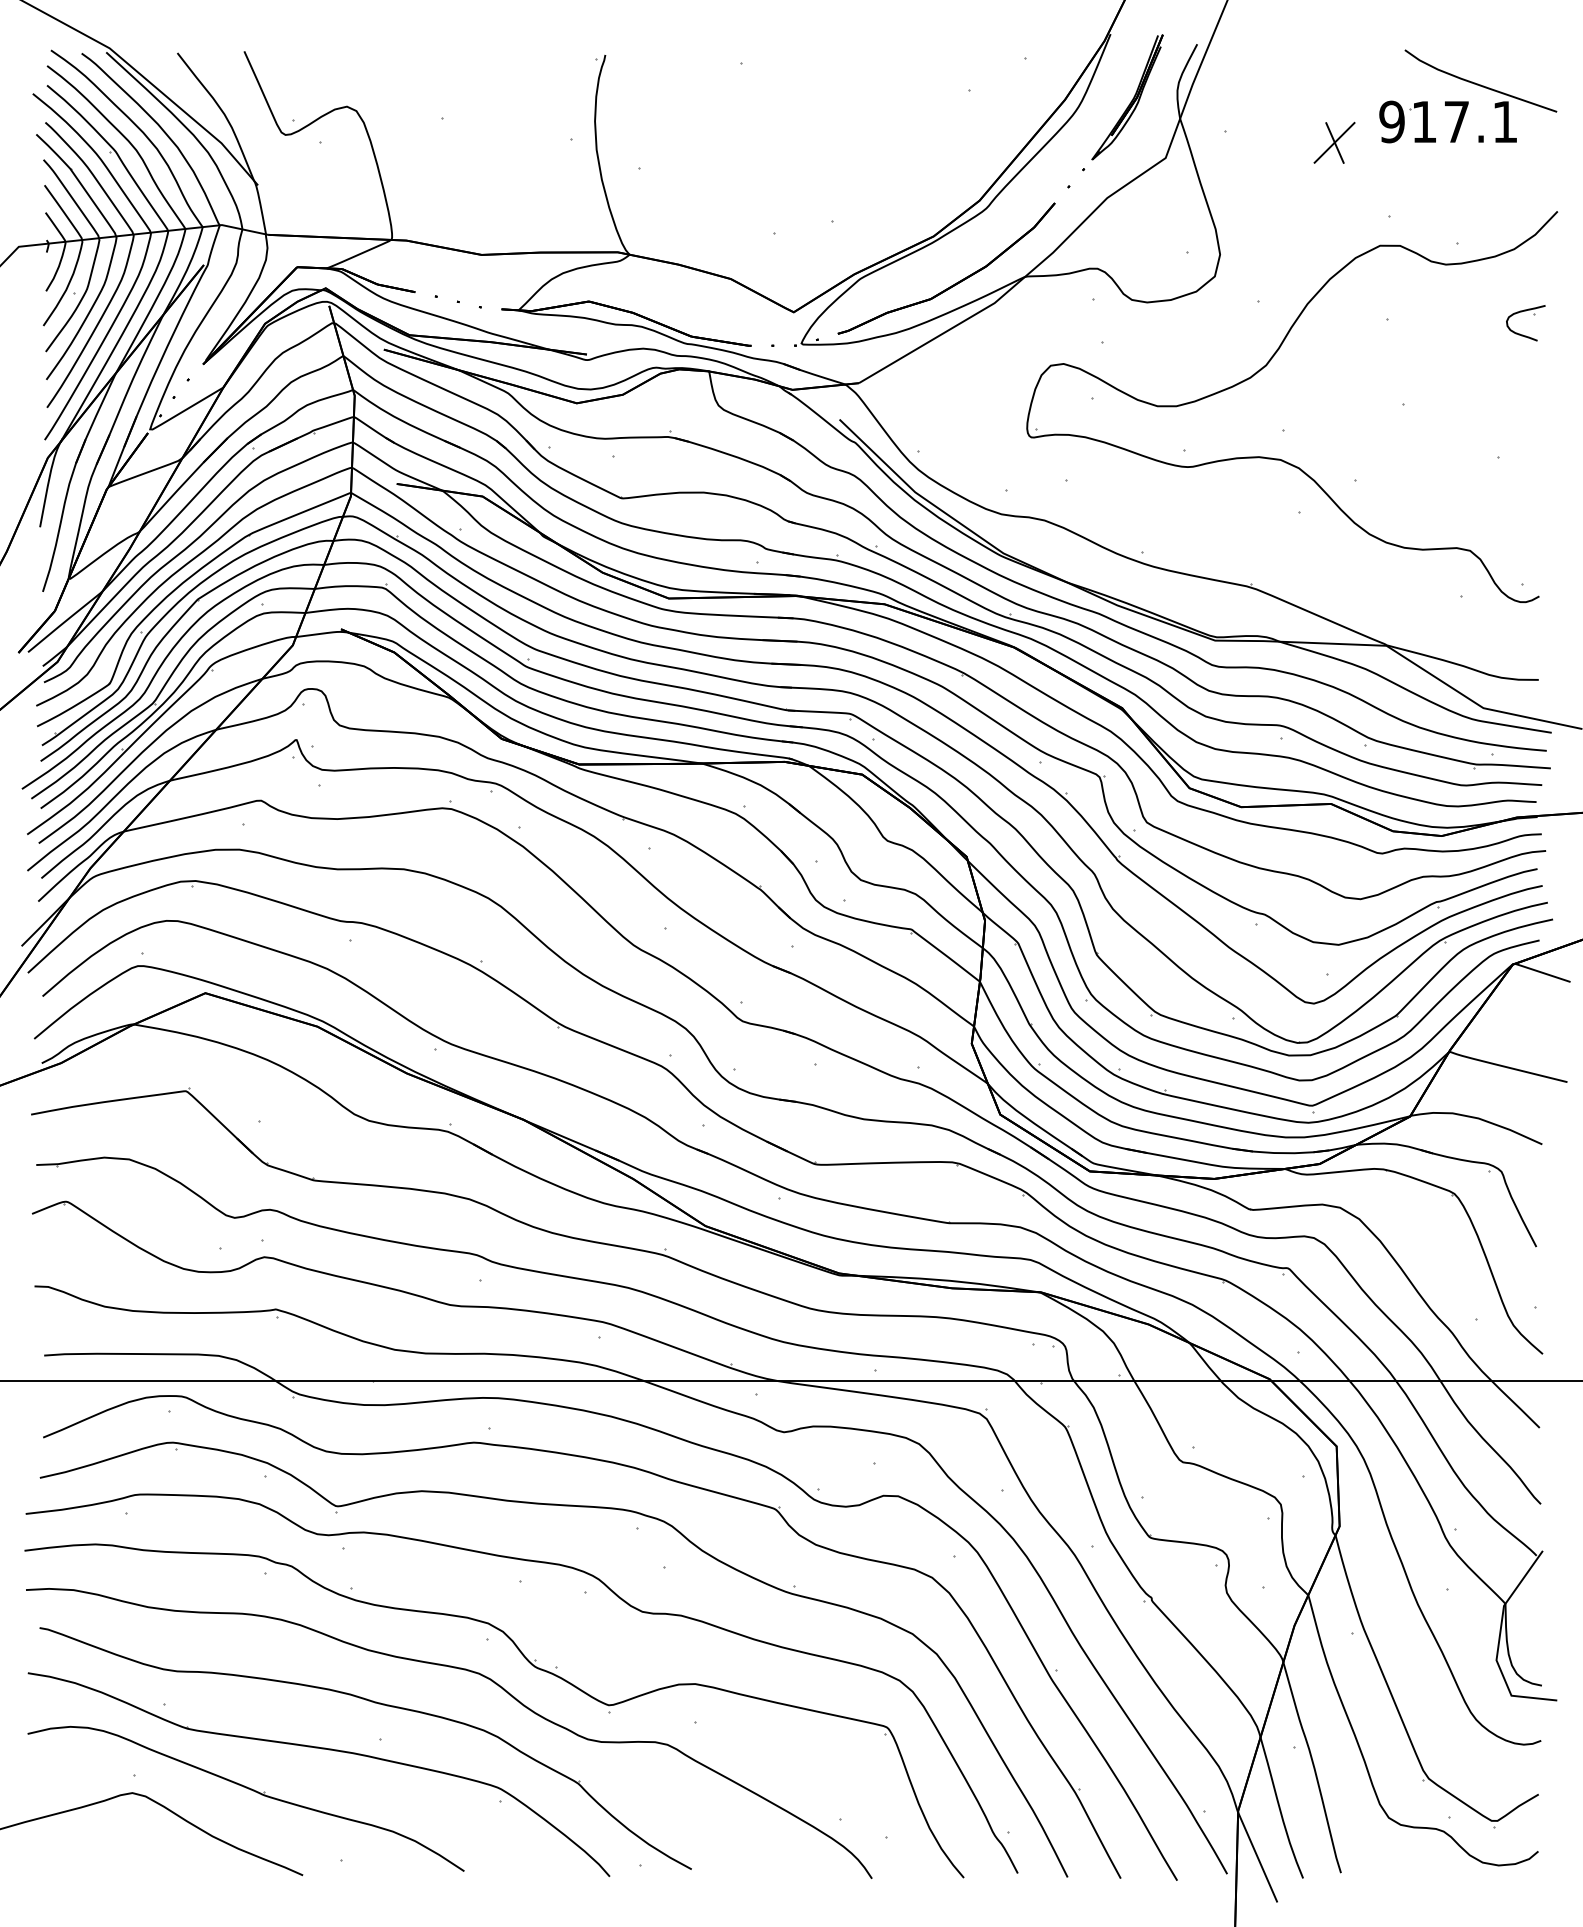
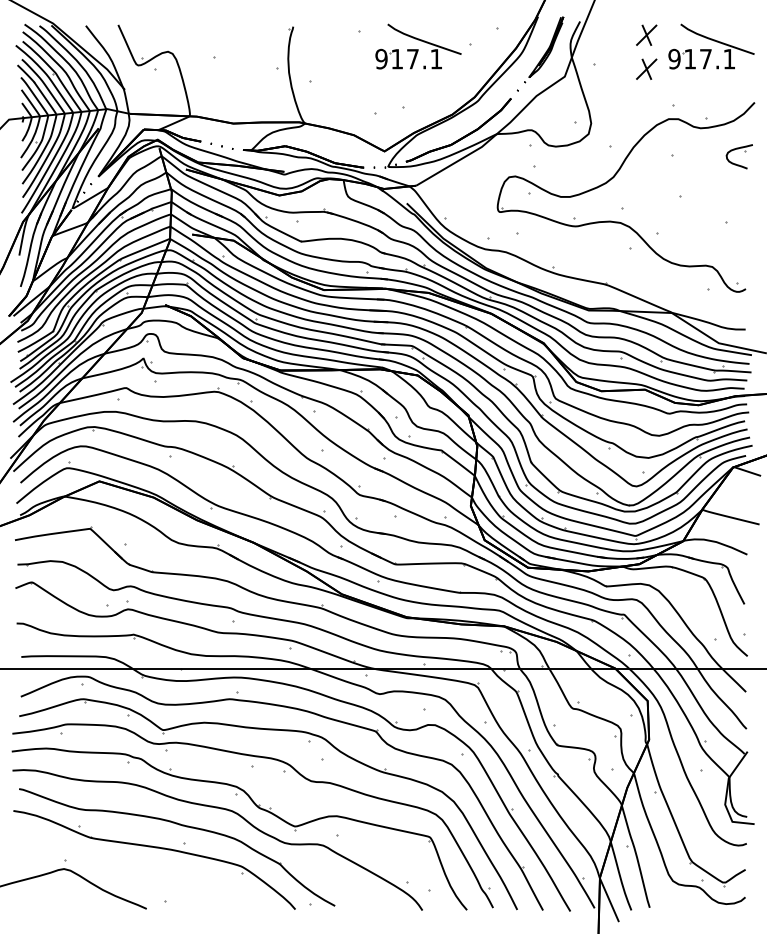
part: (1334, 71) -> (646, 34), added
part: (863, 95) -> (418, 46), added
part: (1524, 322) -> (738, 156), size x1.4
part: (246, 1798) -> (119, 871), removed

